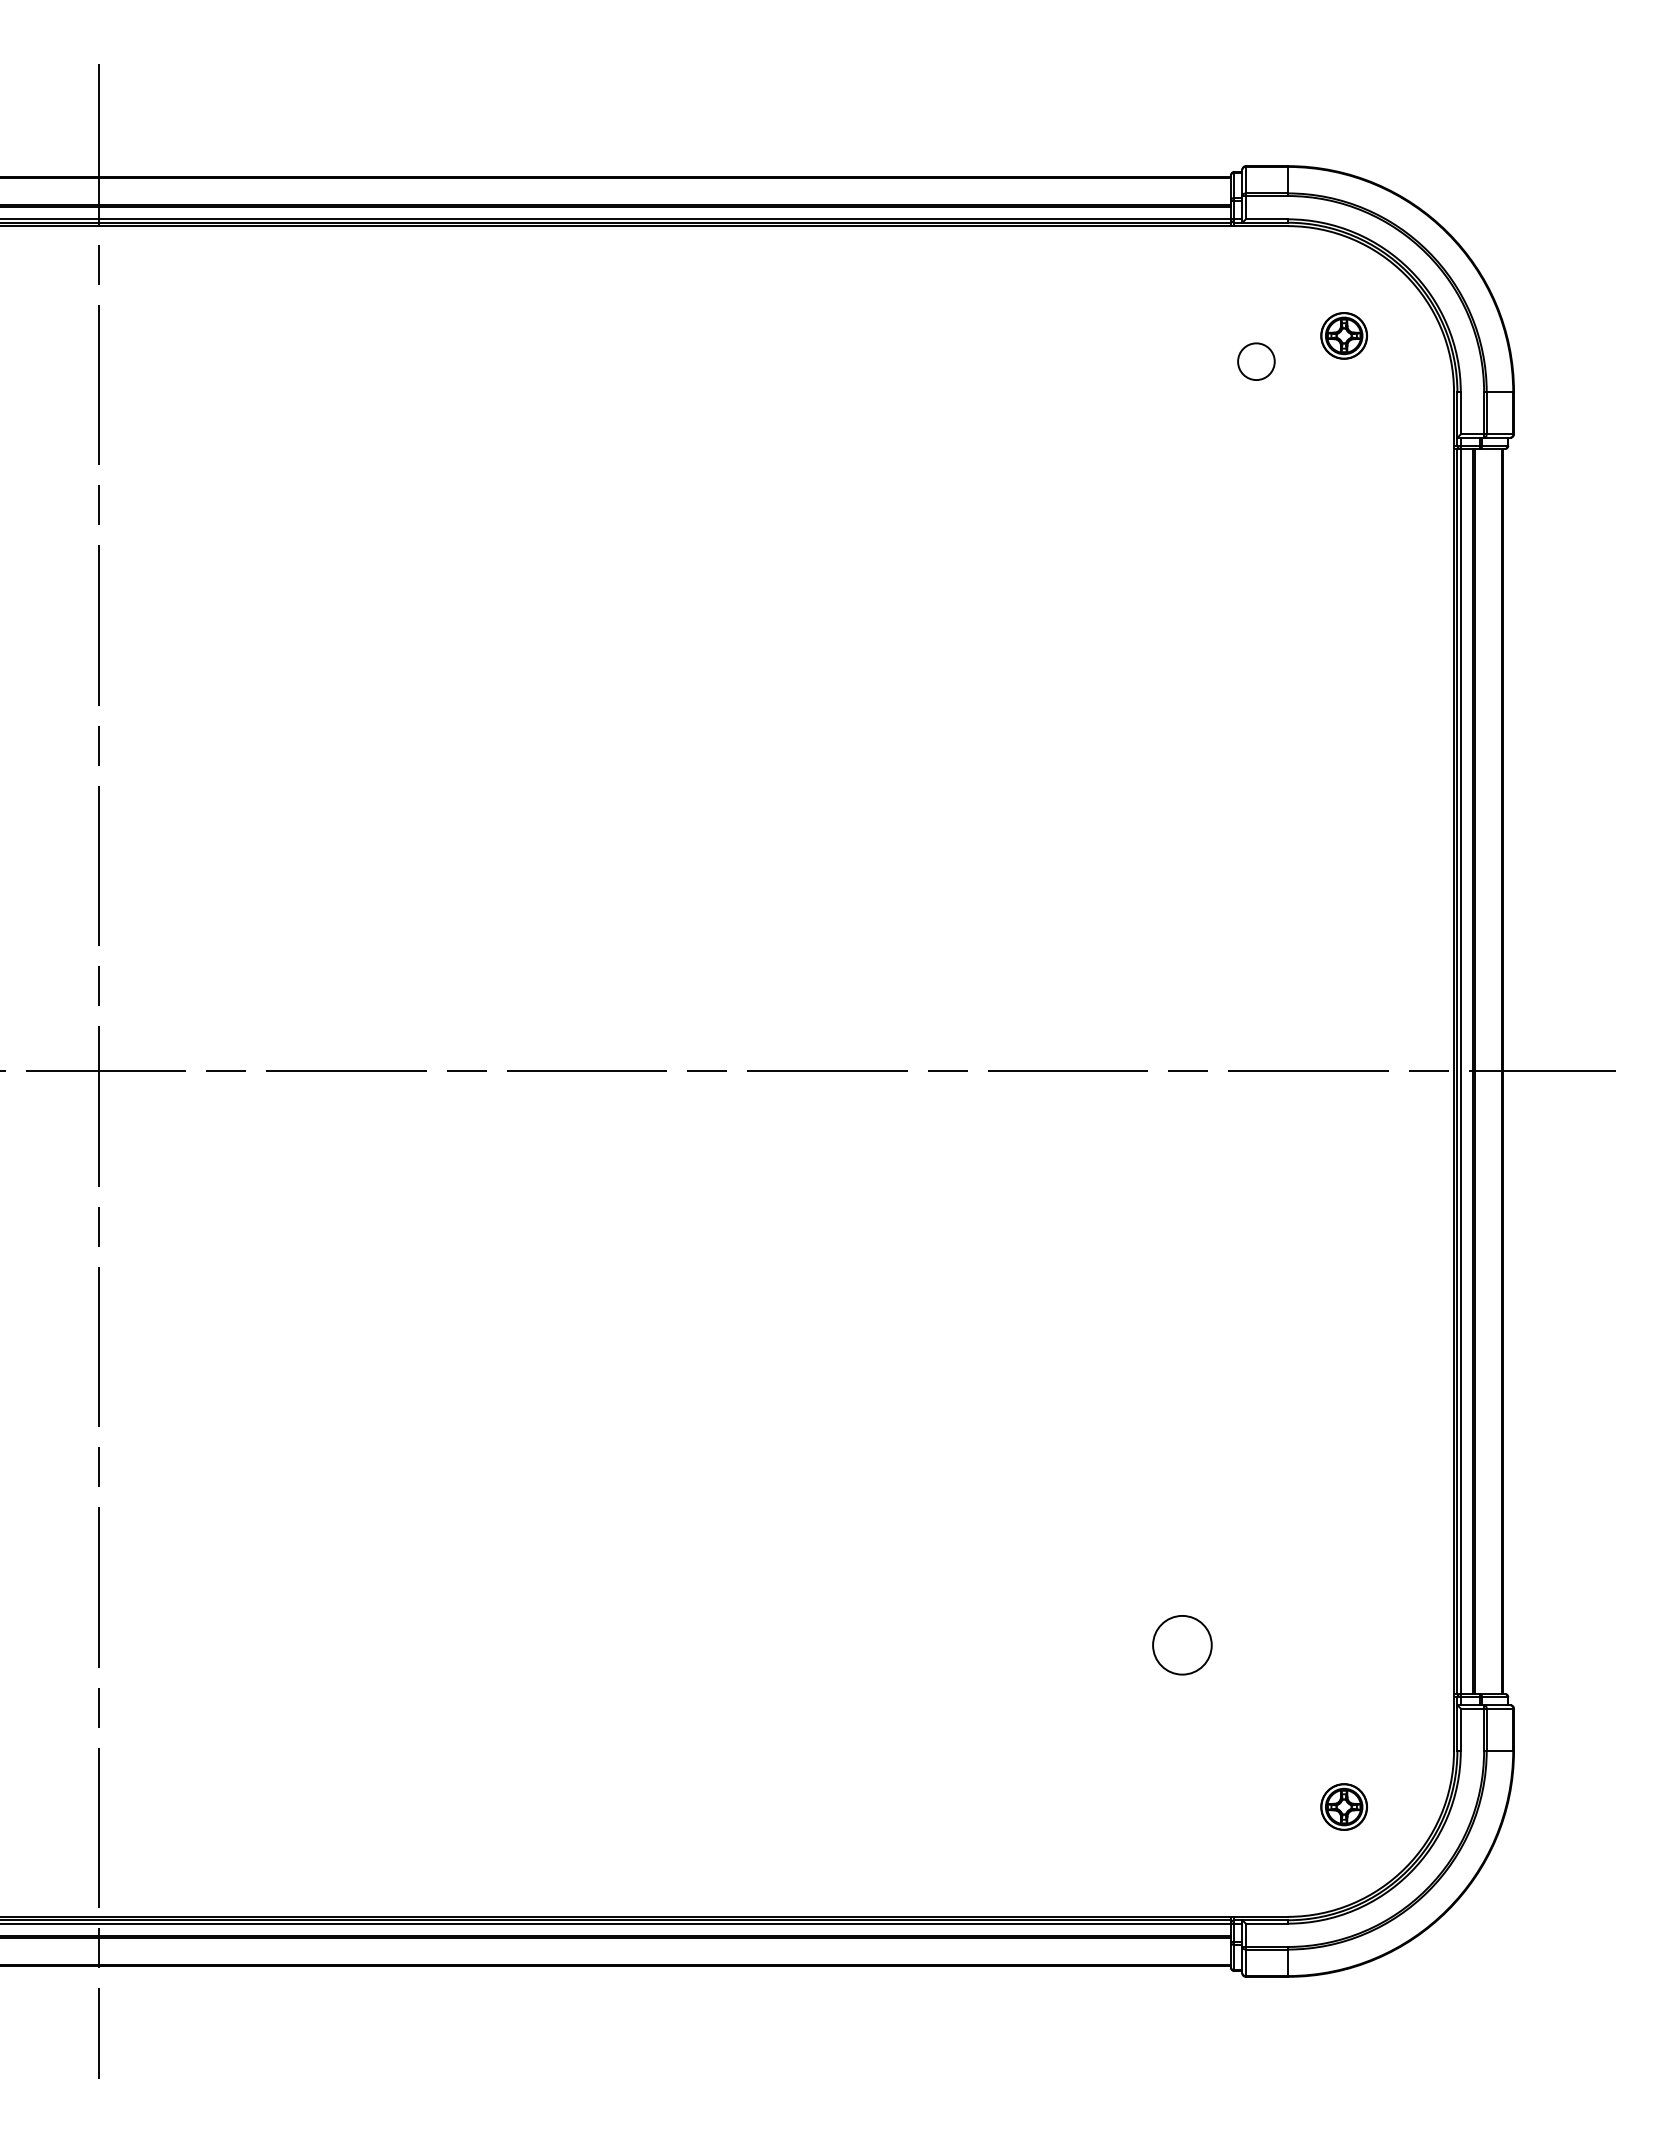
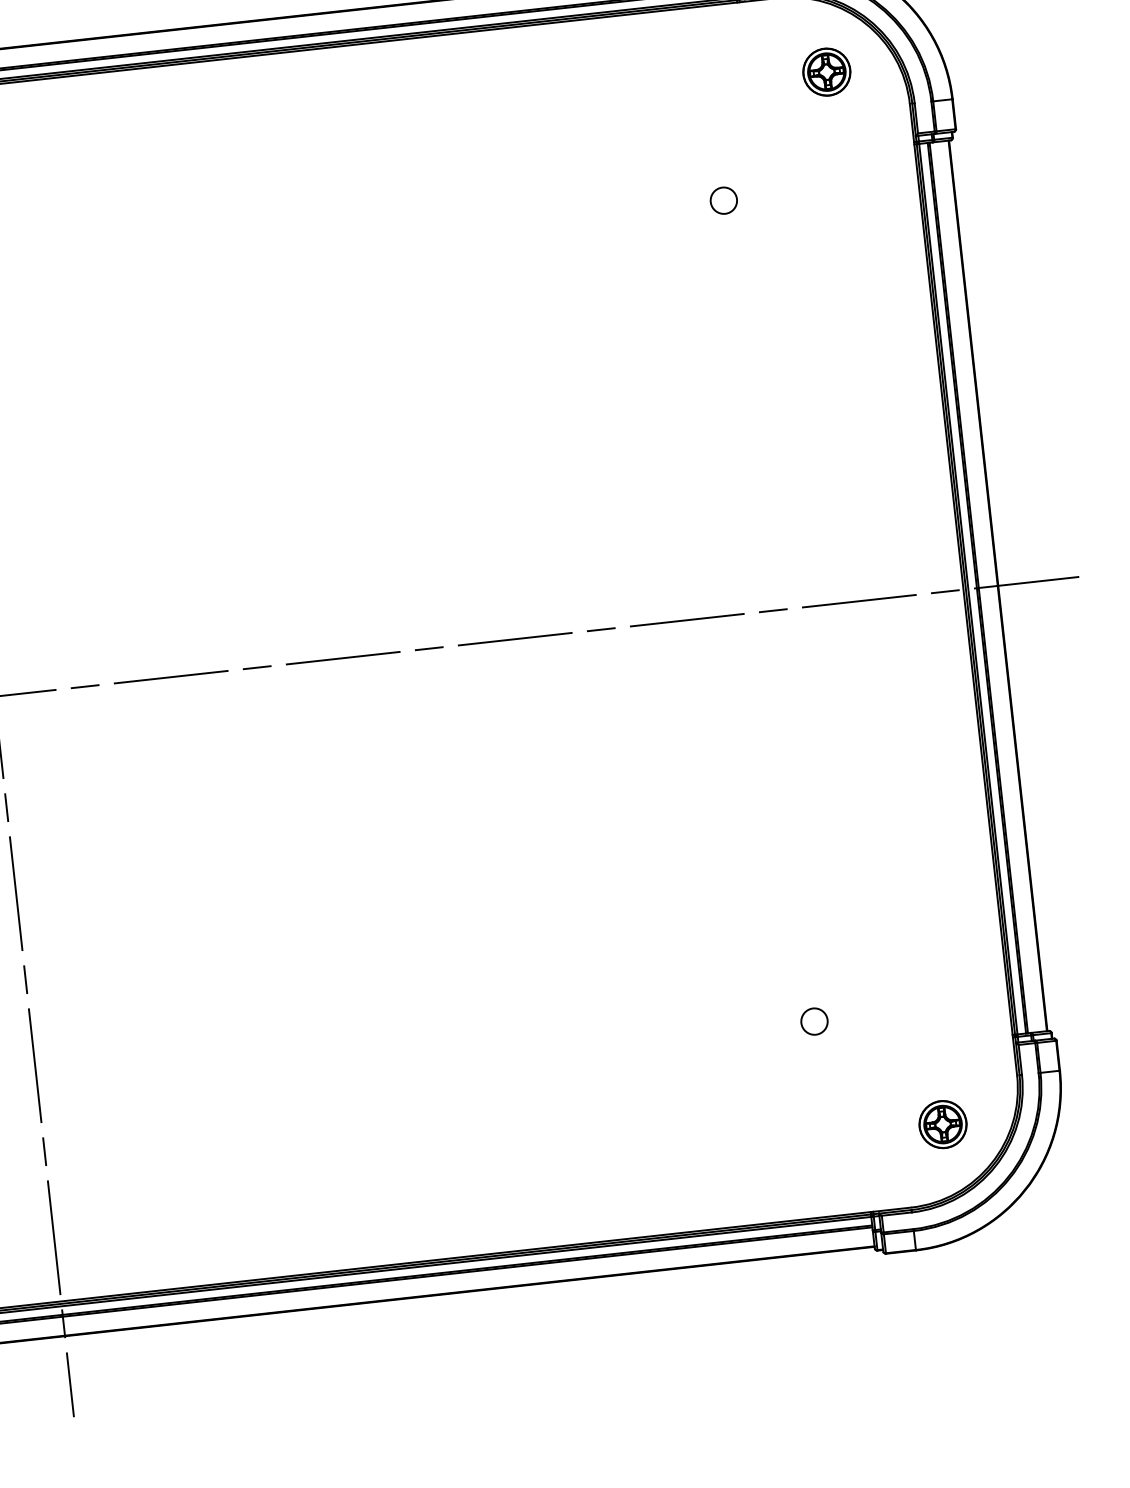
part: (1343, 335) -> (826, 71), size x1.43
circle: (1256, 361) -> (723, 200), moved
circle: (1182, 1644) -> (814, 1021), size x0.62
part: (1343, 1806) -> (942, 1124), size x1.43

